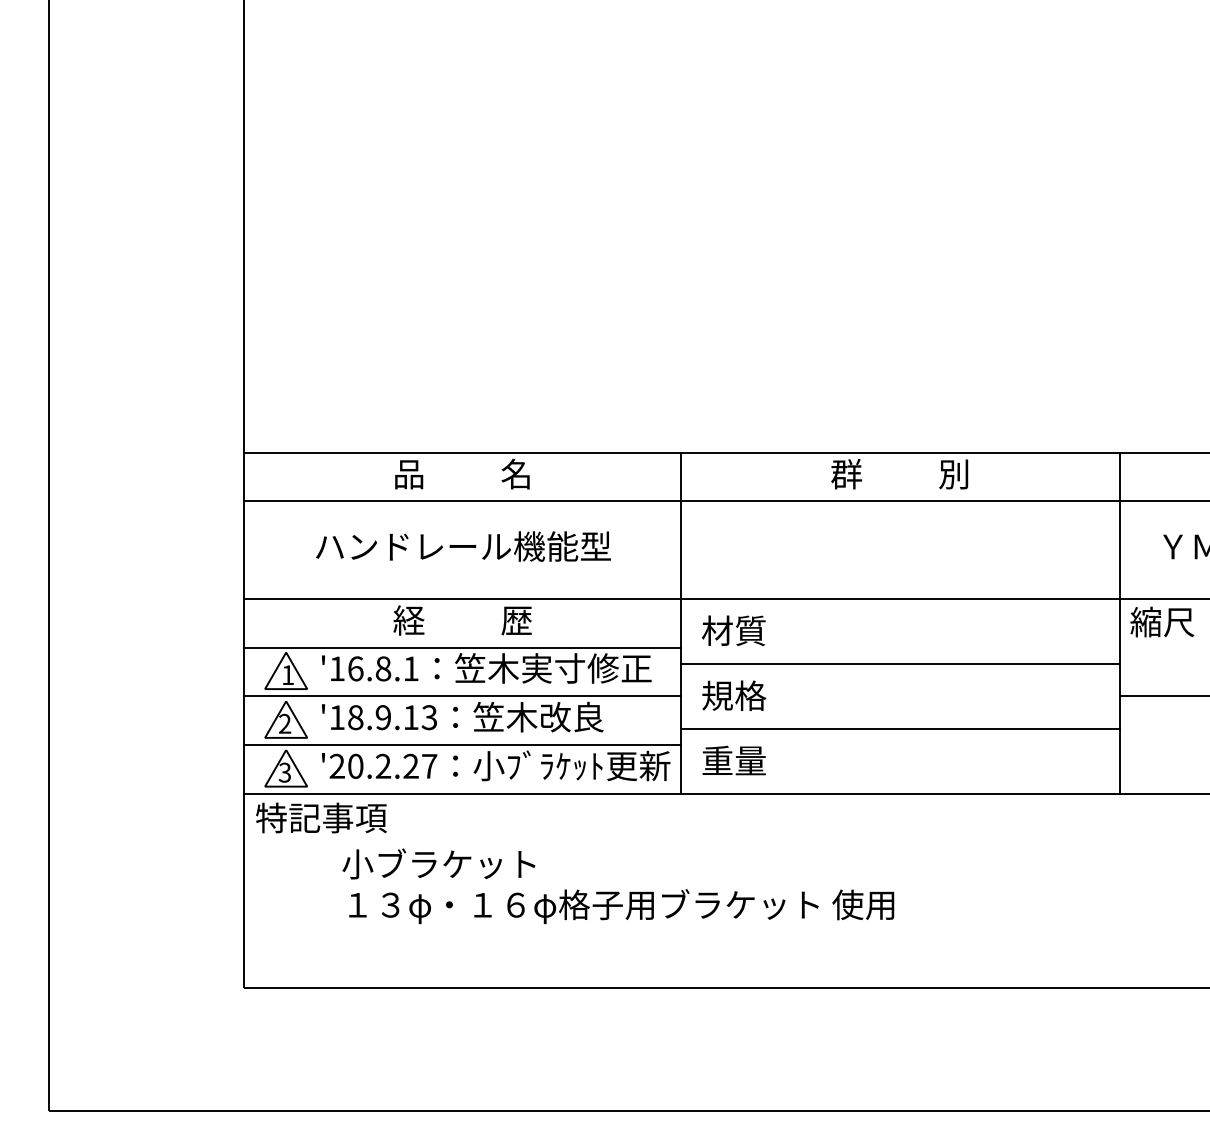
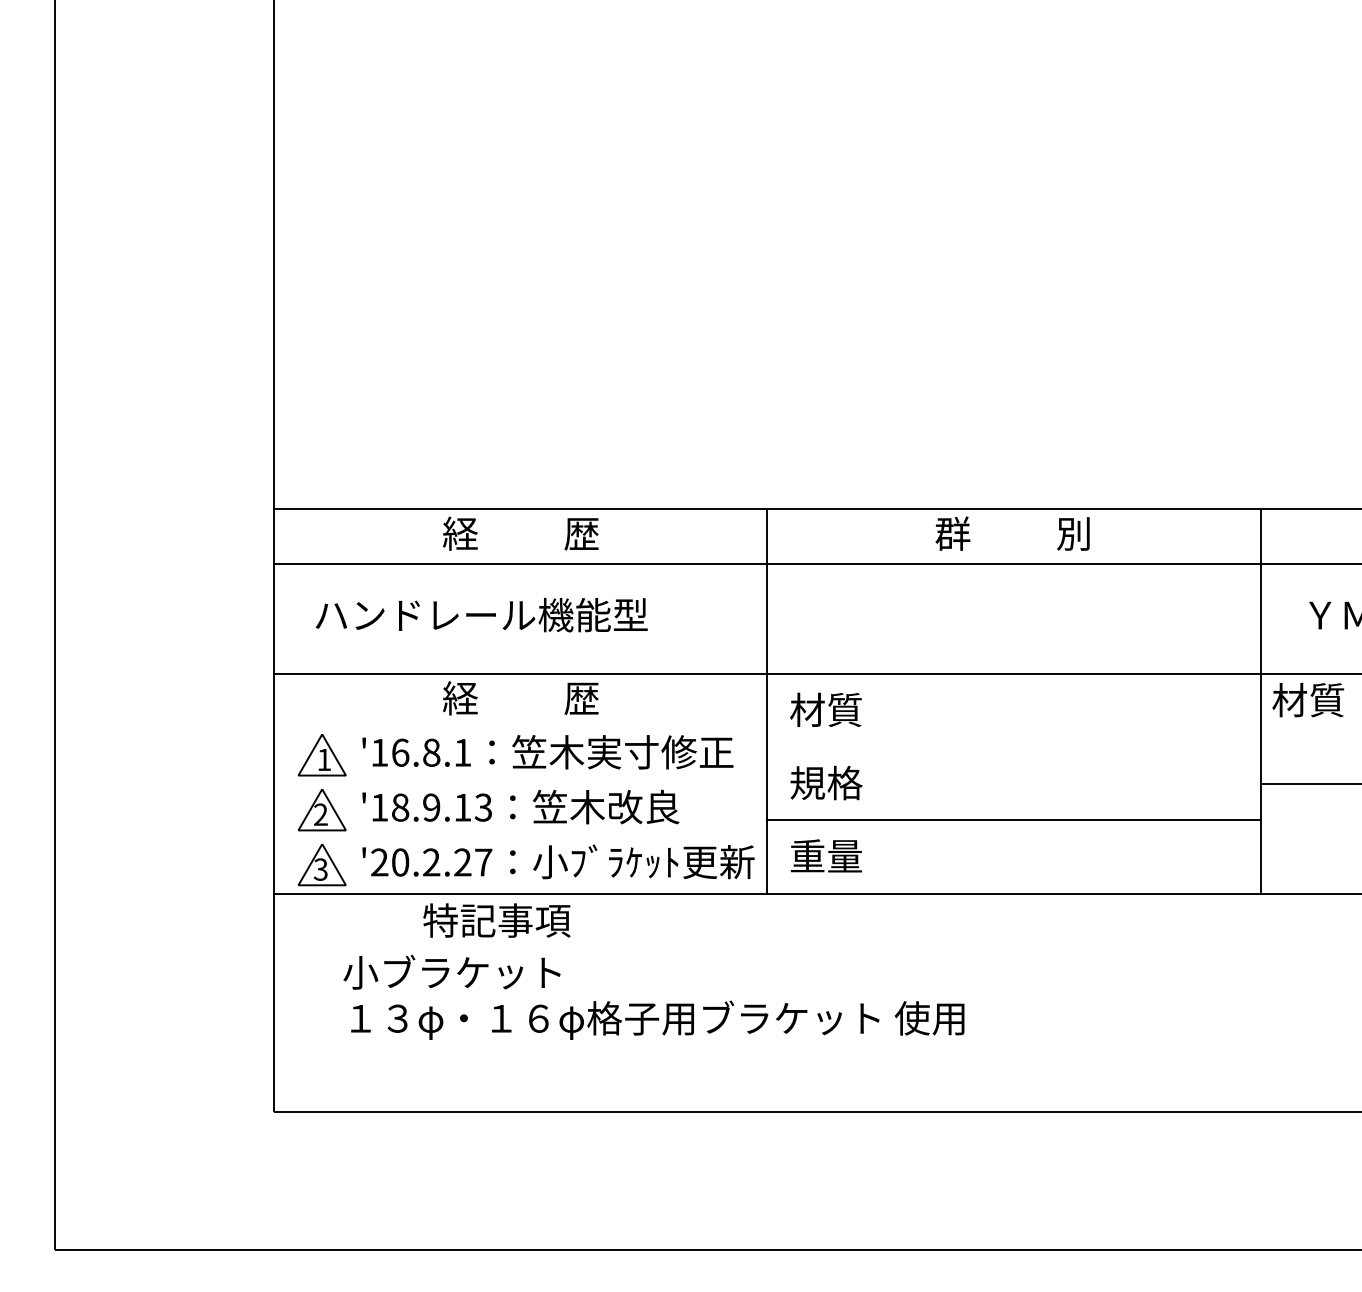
text: (462, 474) -> (520, 533), 品          名 -> 経          歴
text: (463, 546) -> (481, 615), moved
text: (1162, 621) -> (1308, 699), 縮尺 -> 材質
line: (462, 647) -> (520, 728), removed
line: (900, 664) -> (1013, 747), removed
line: (462, 696) -> (520, 783), removed
line: (462, 745) -> (520, 838), removed
text: (321, 817) -> (496, 920), moved
text: (617, 886) -> (653, 997), moved

